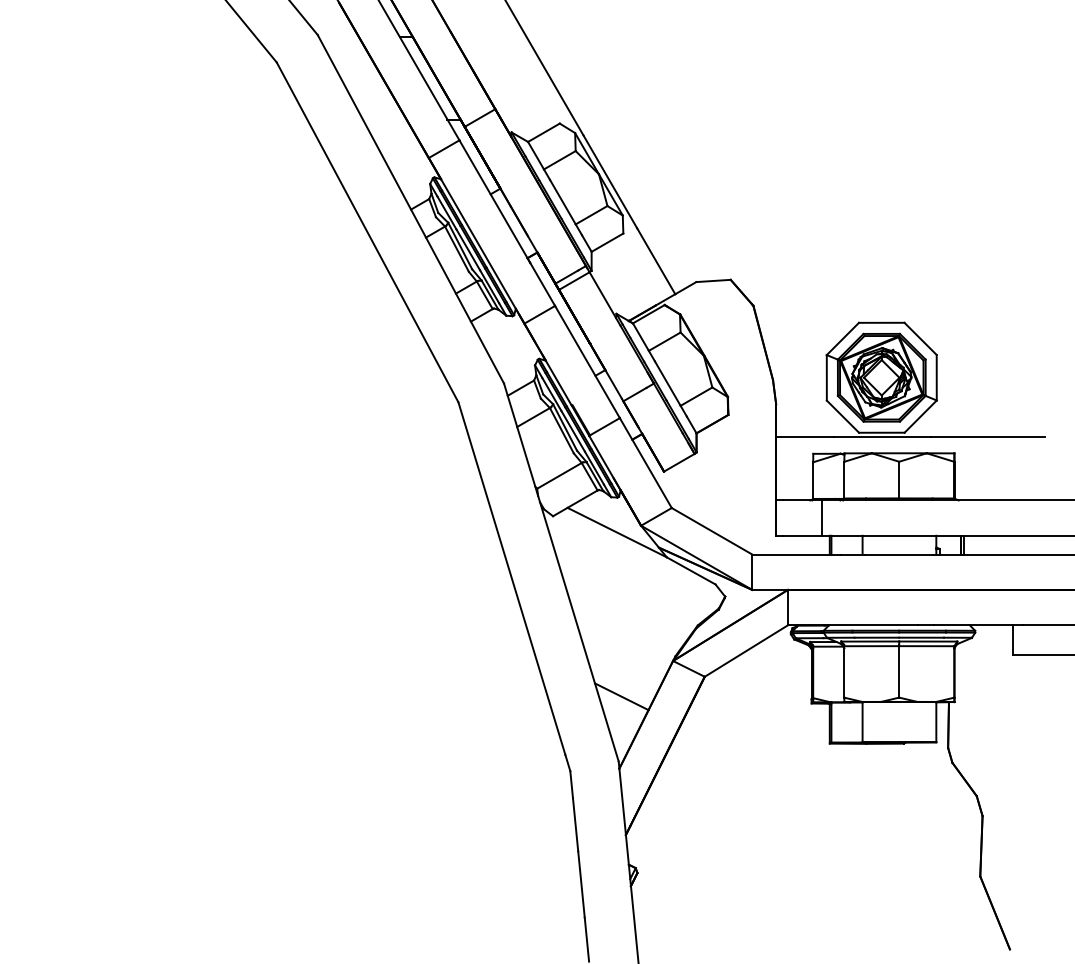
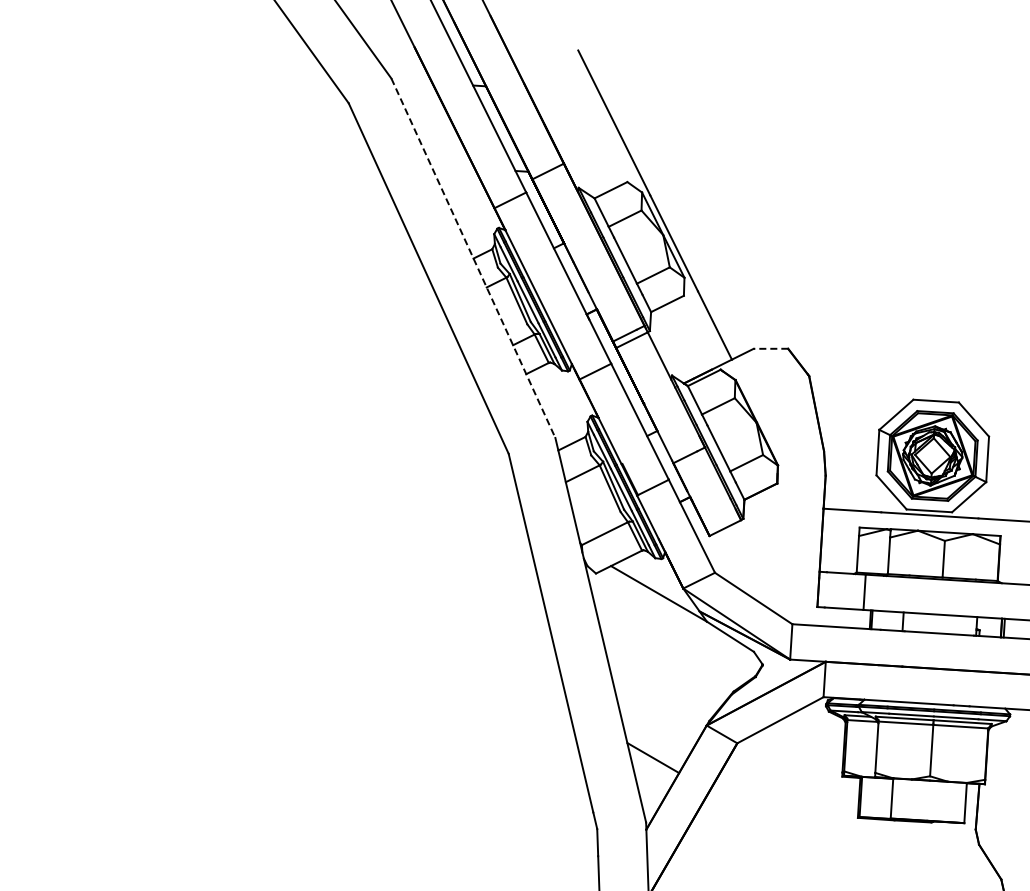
line: (410, 209) -> (472, 258), solid -> dashed
line: (713, 281) -> (770, 349), solid -> dashed

